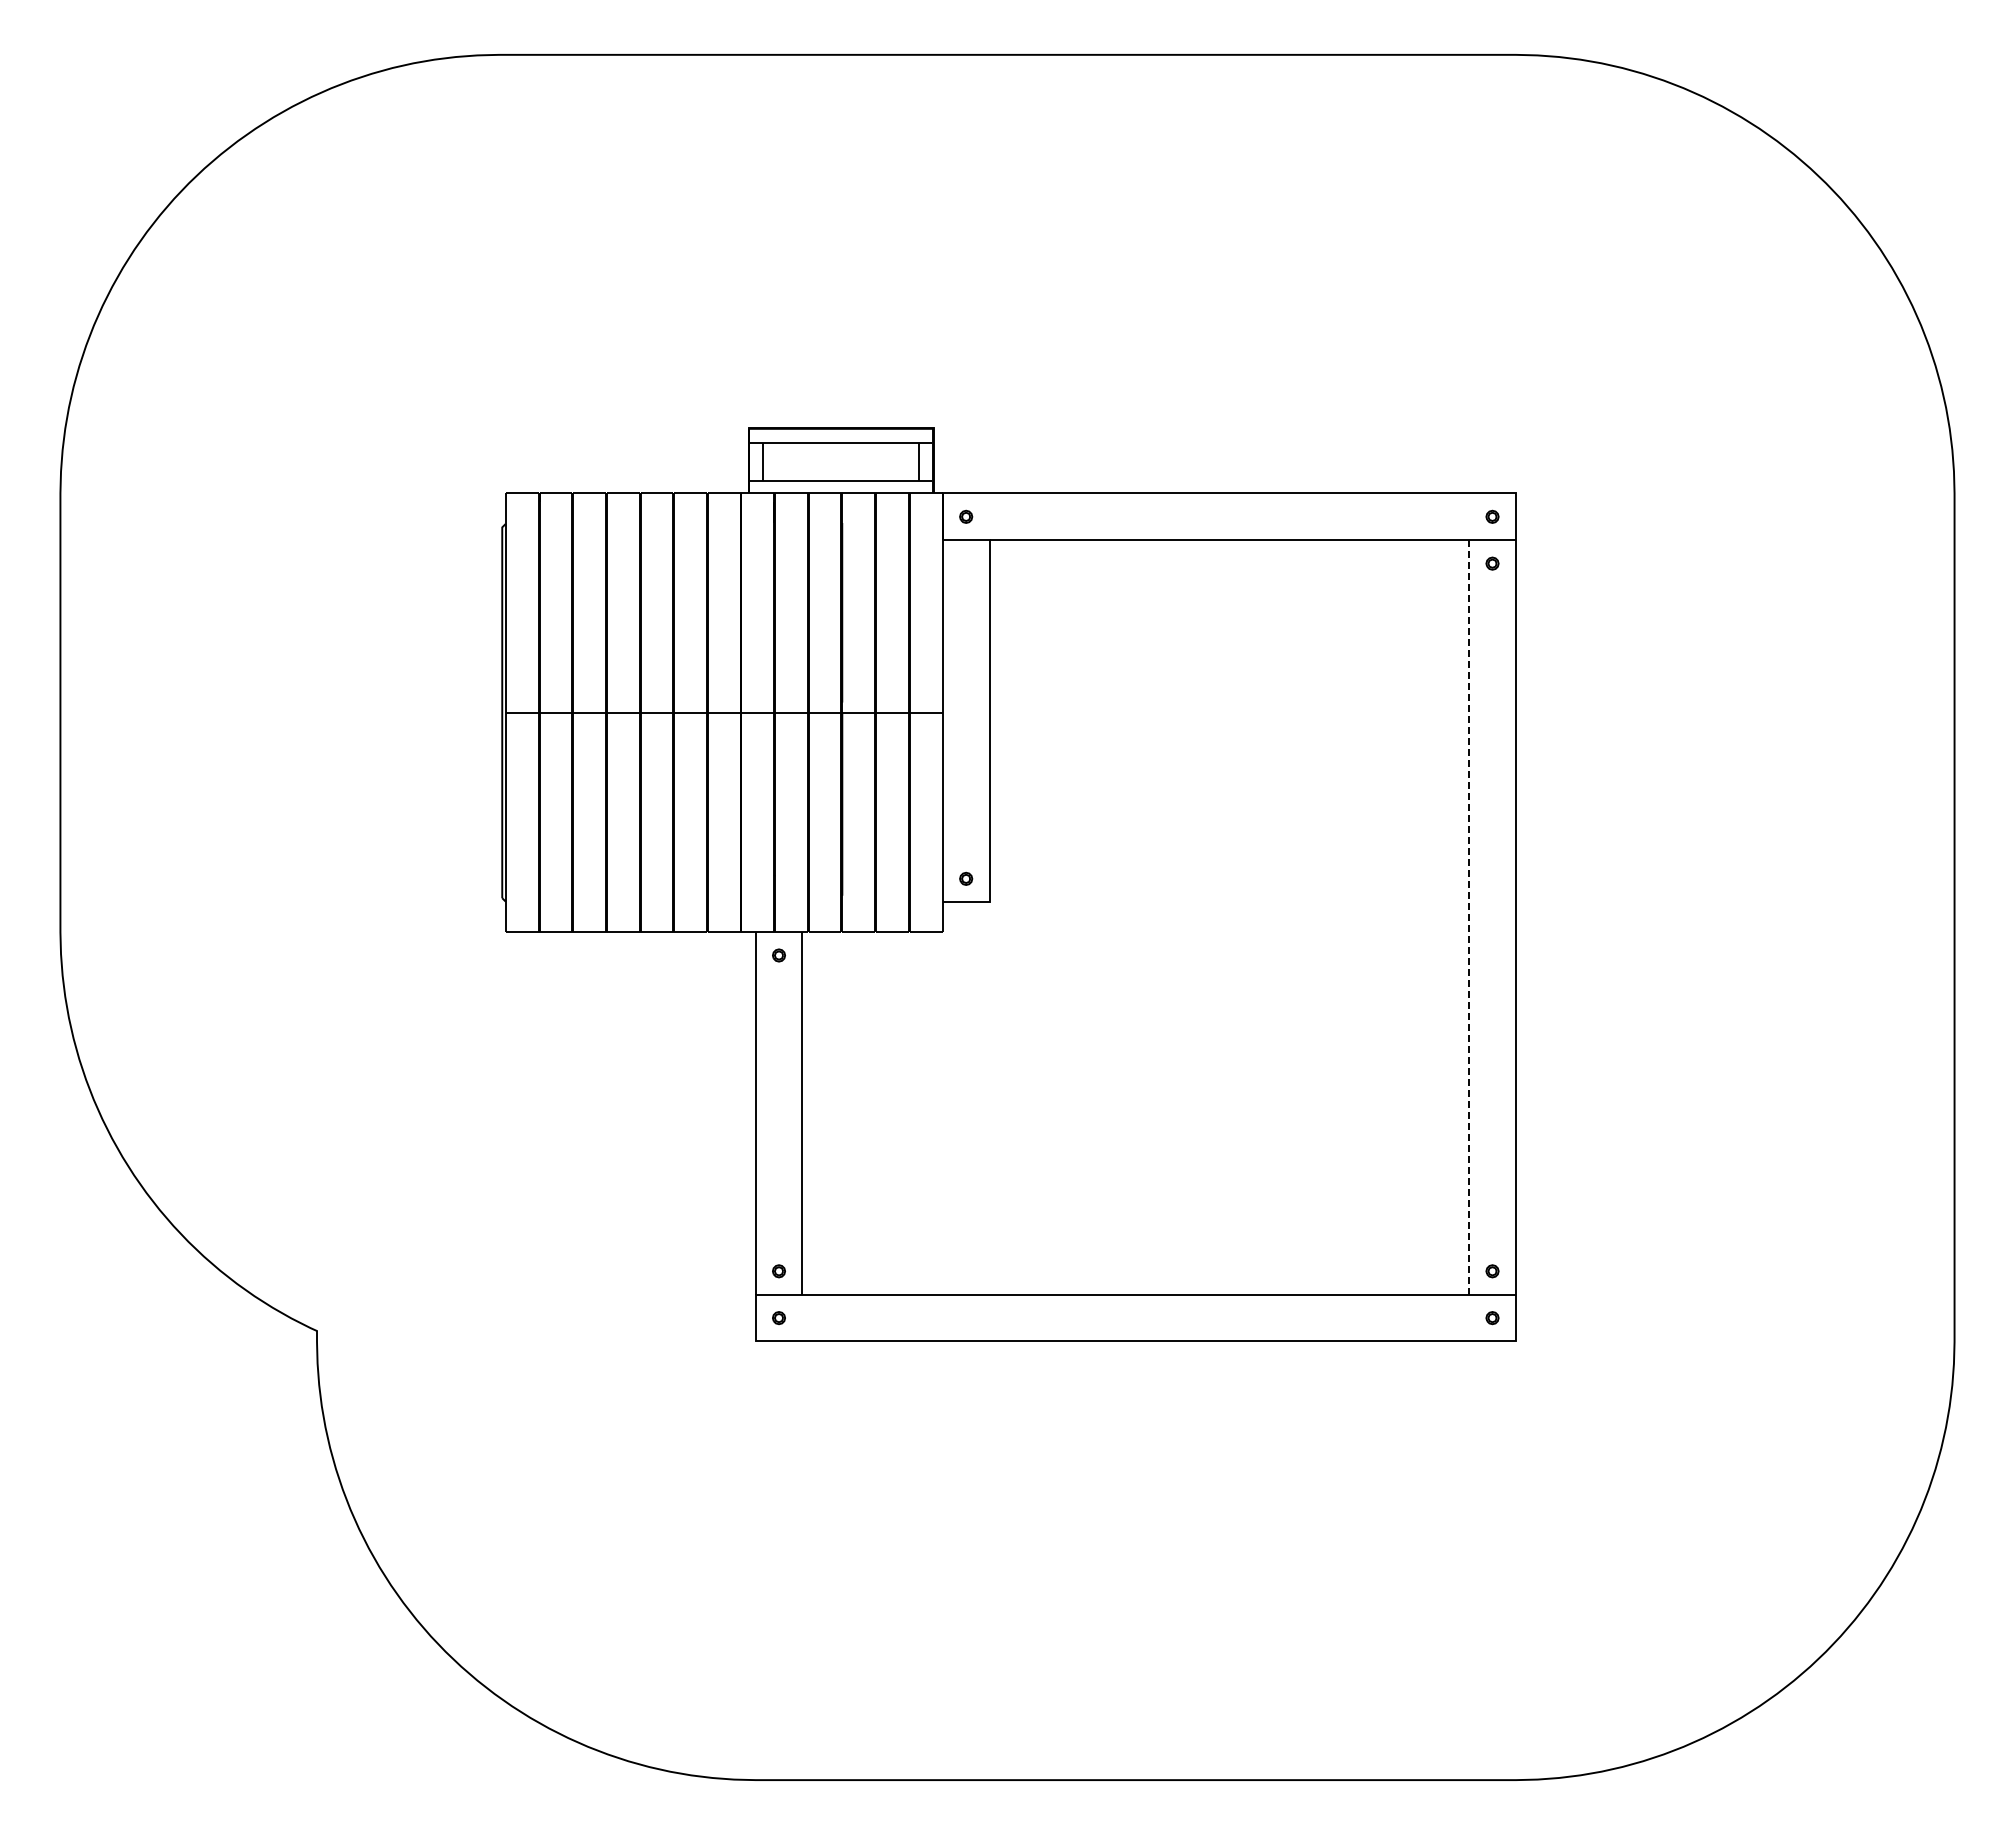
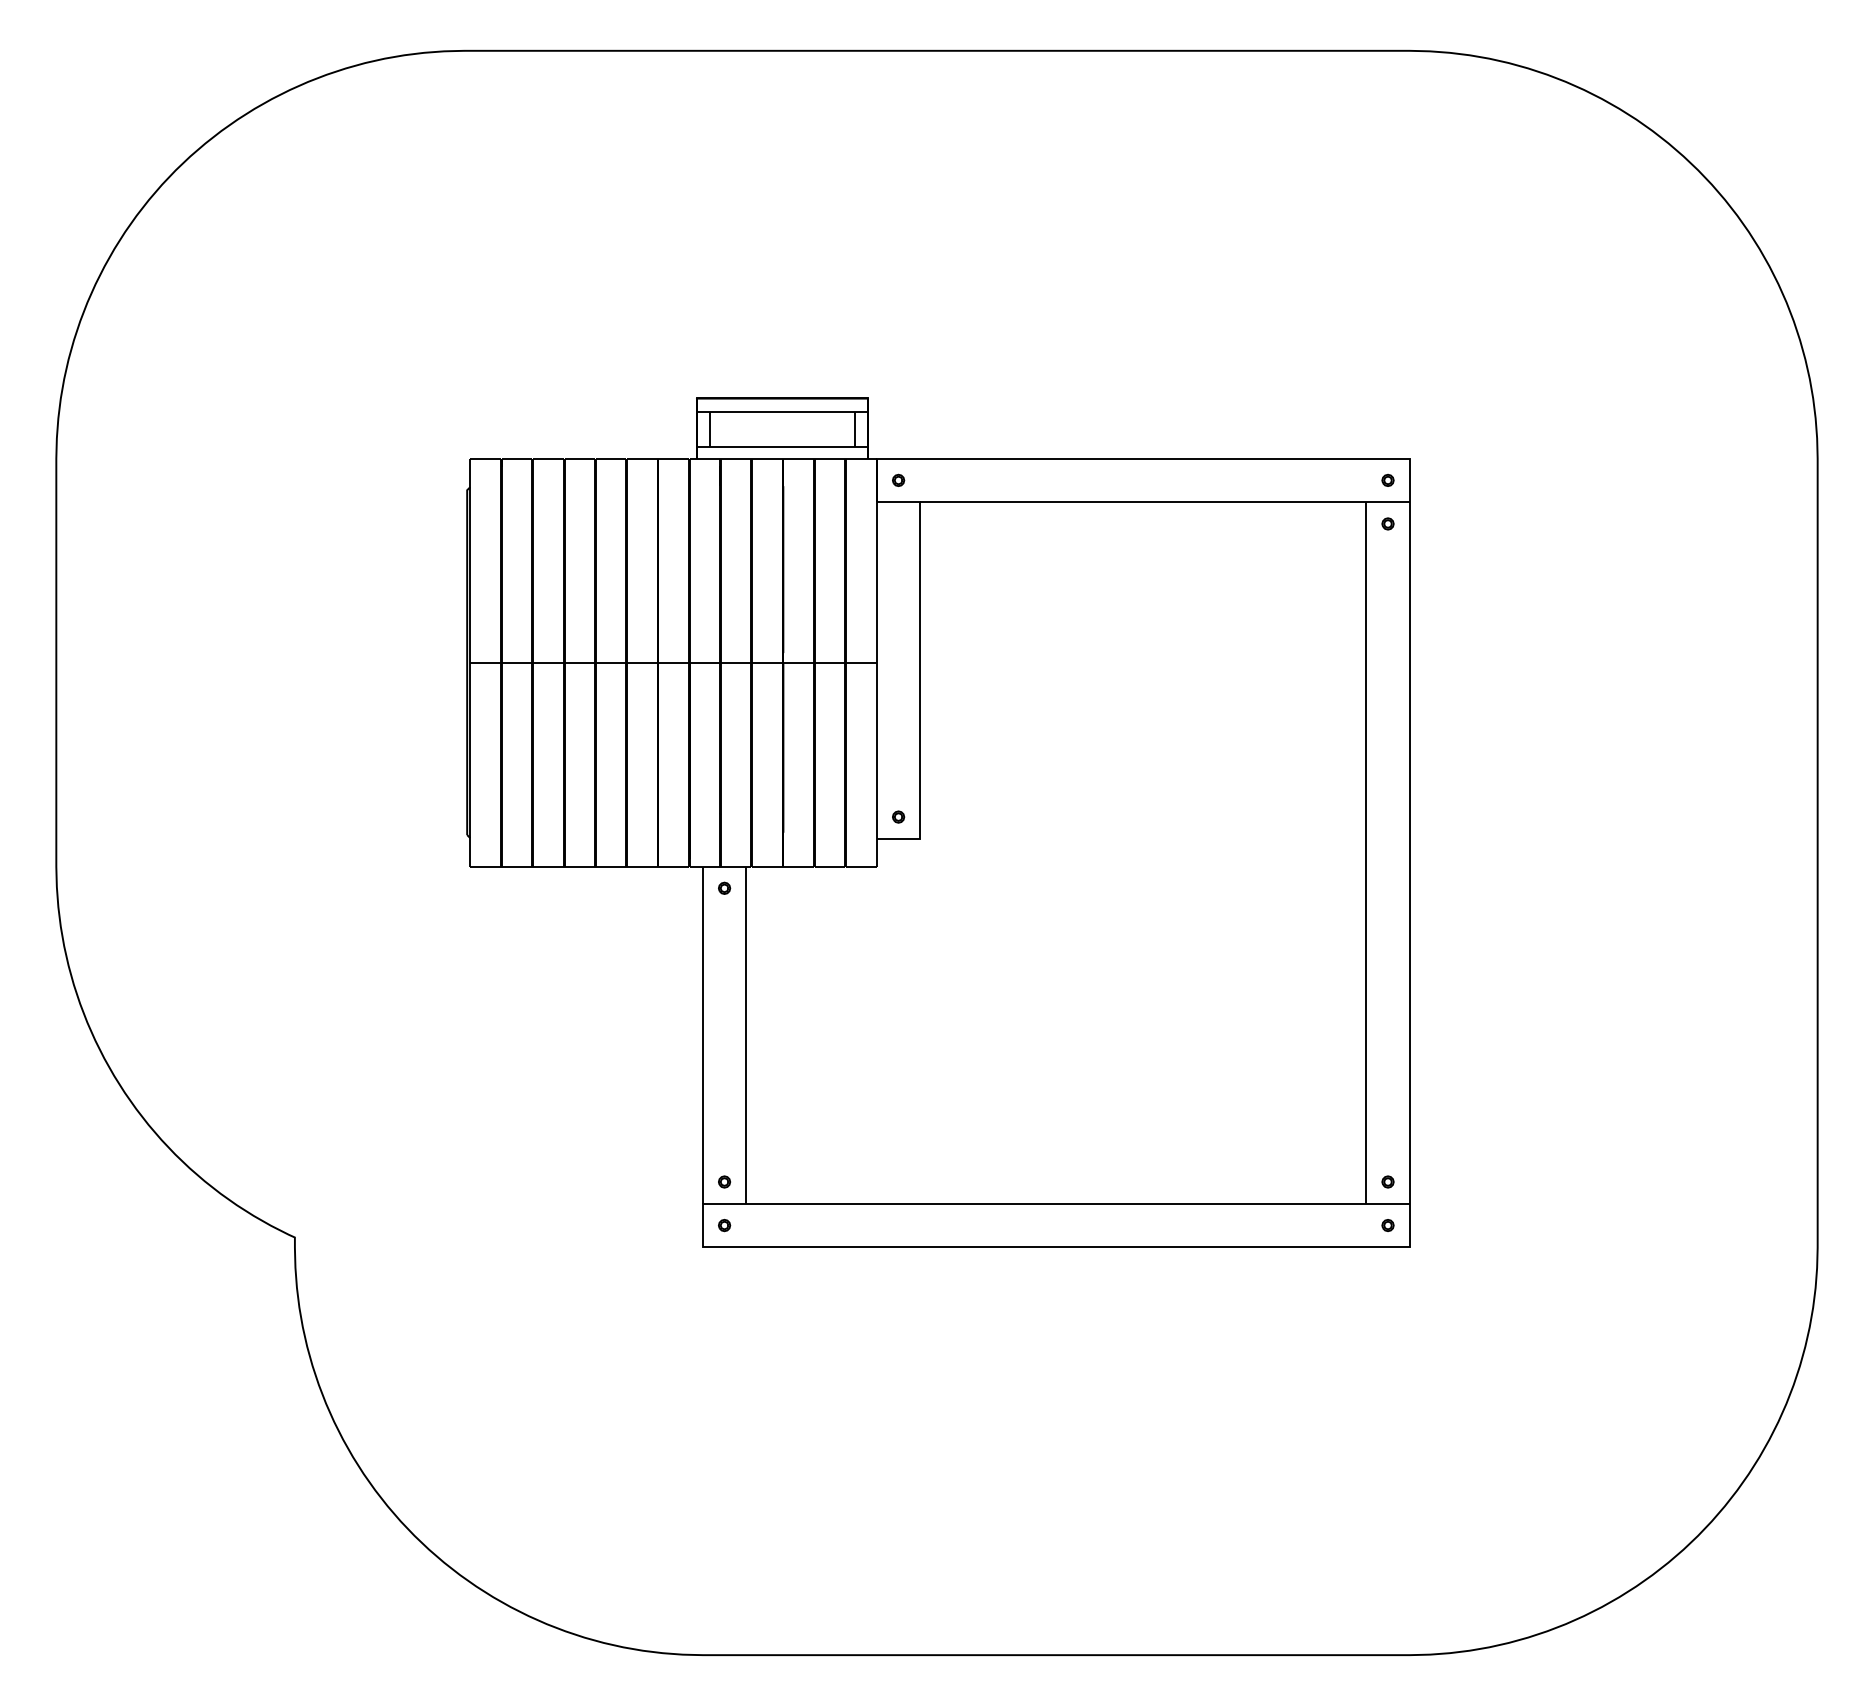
line: (1469, 917) -> (1366, 853), dashed -> solid

